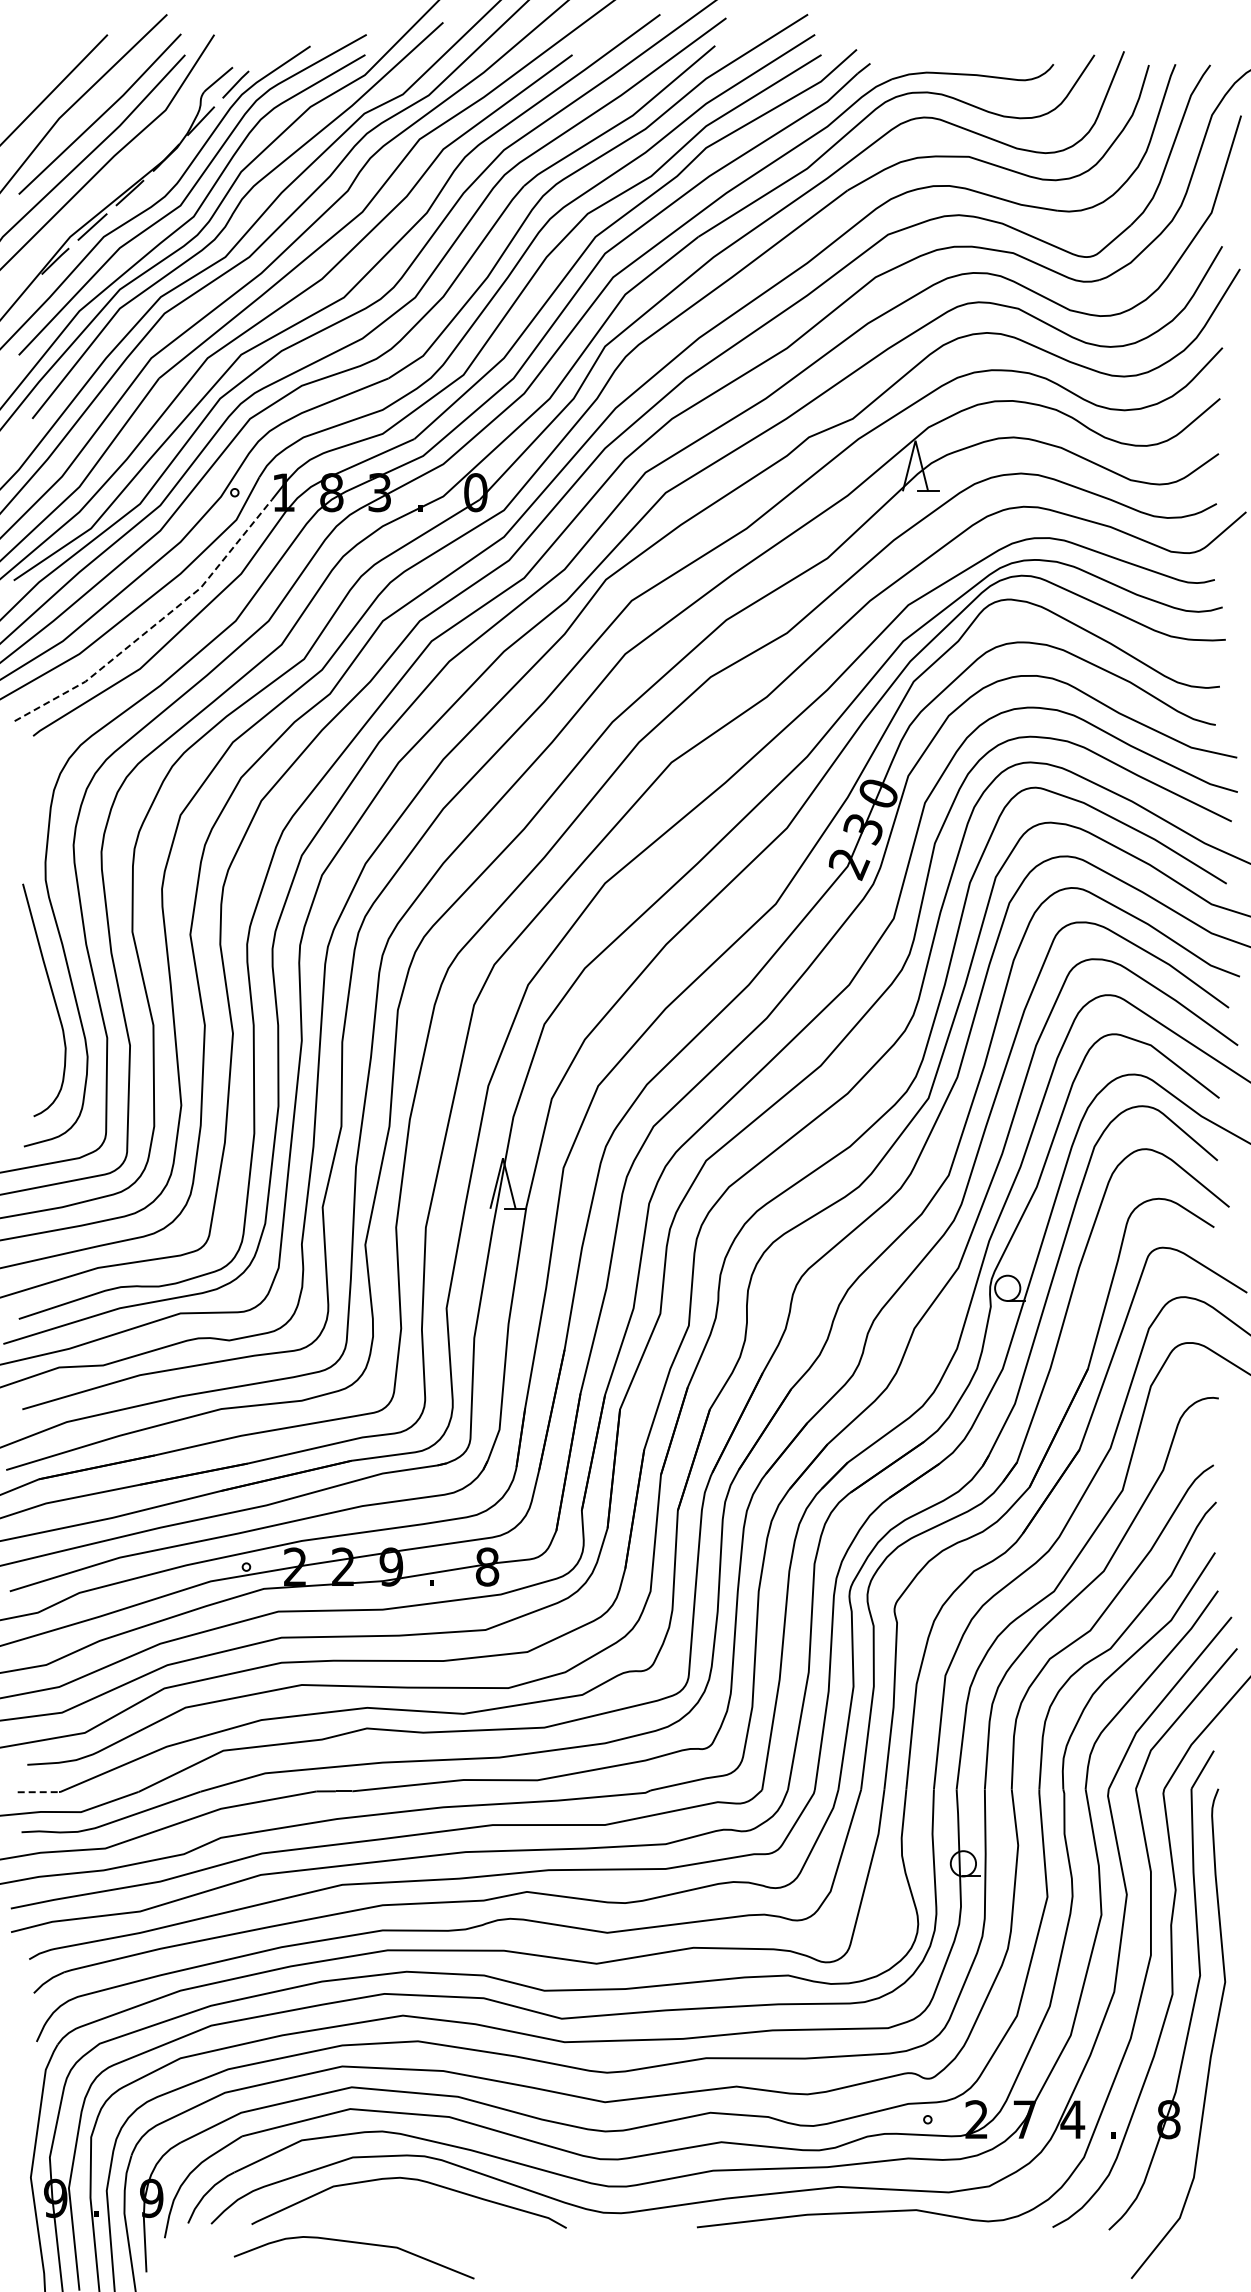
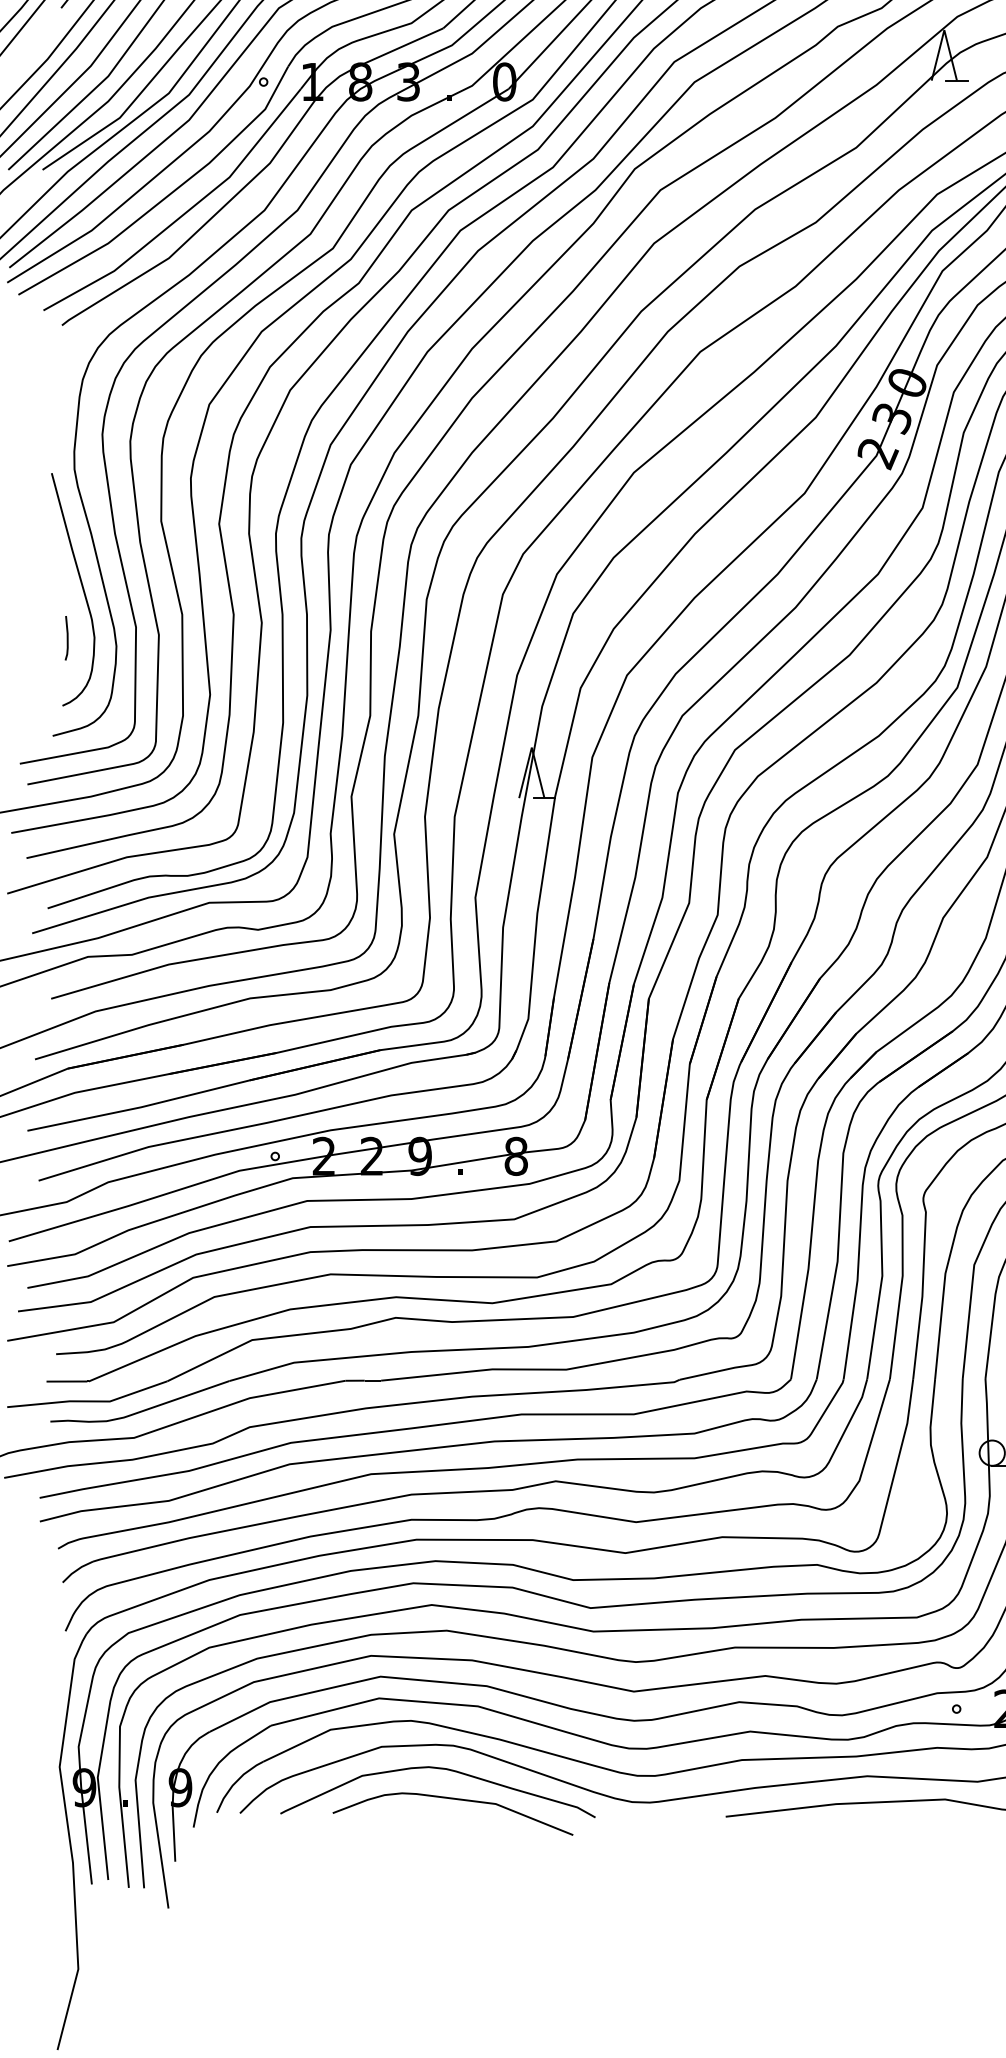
line: (155, 624) -> (184, 213), dashed -> solid
line: (38, 1048) -> (67, 637), added
line: (38, 1792) -> (67, 1381), dashed -> solid
curve: (353, 2243) -> (452, 1799), moved

